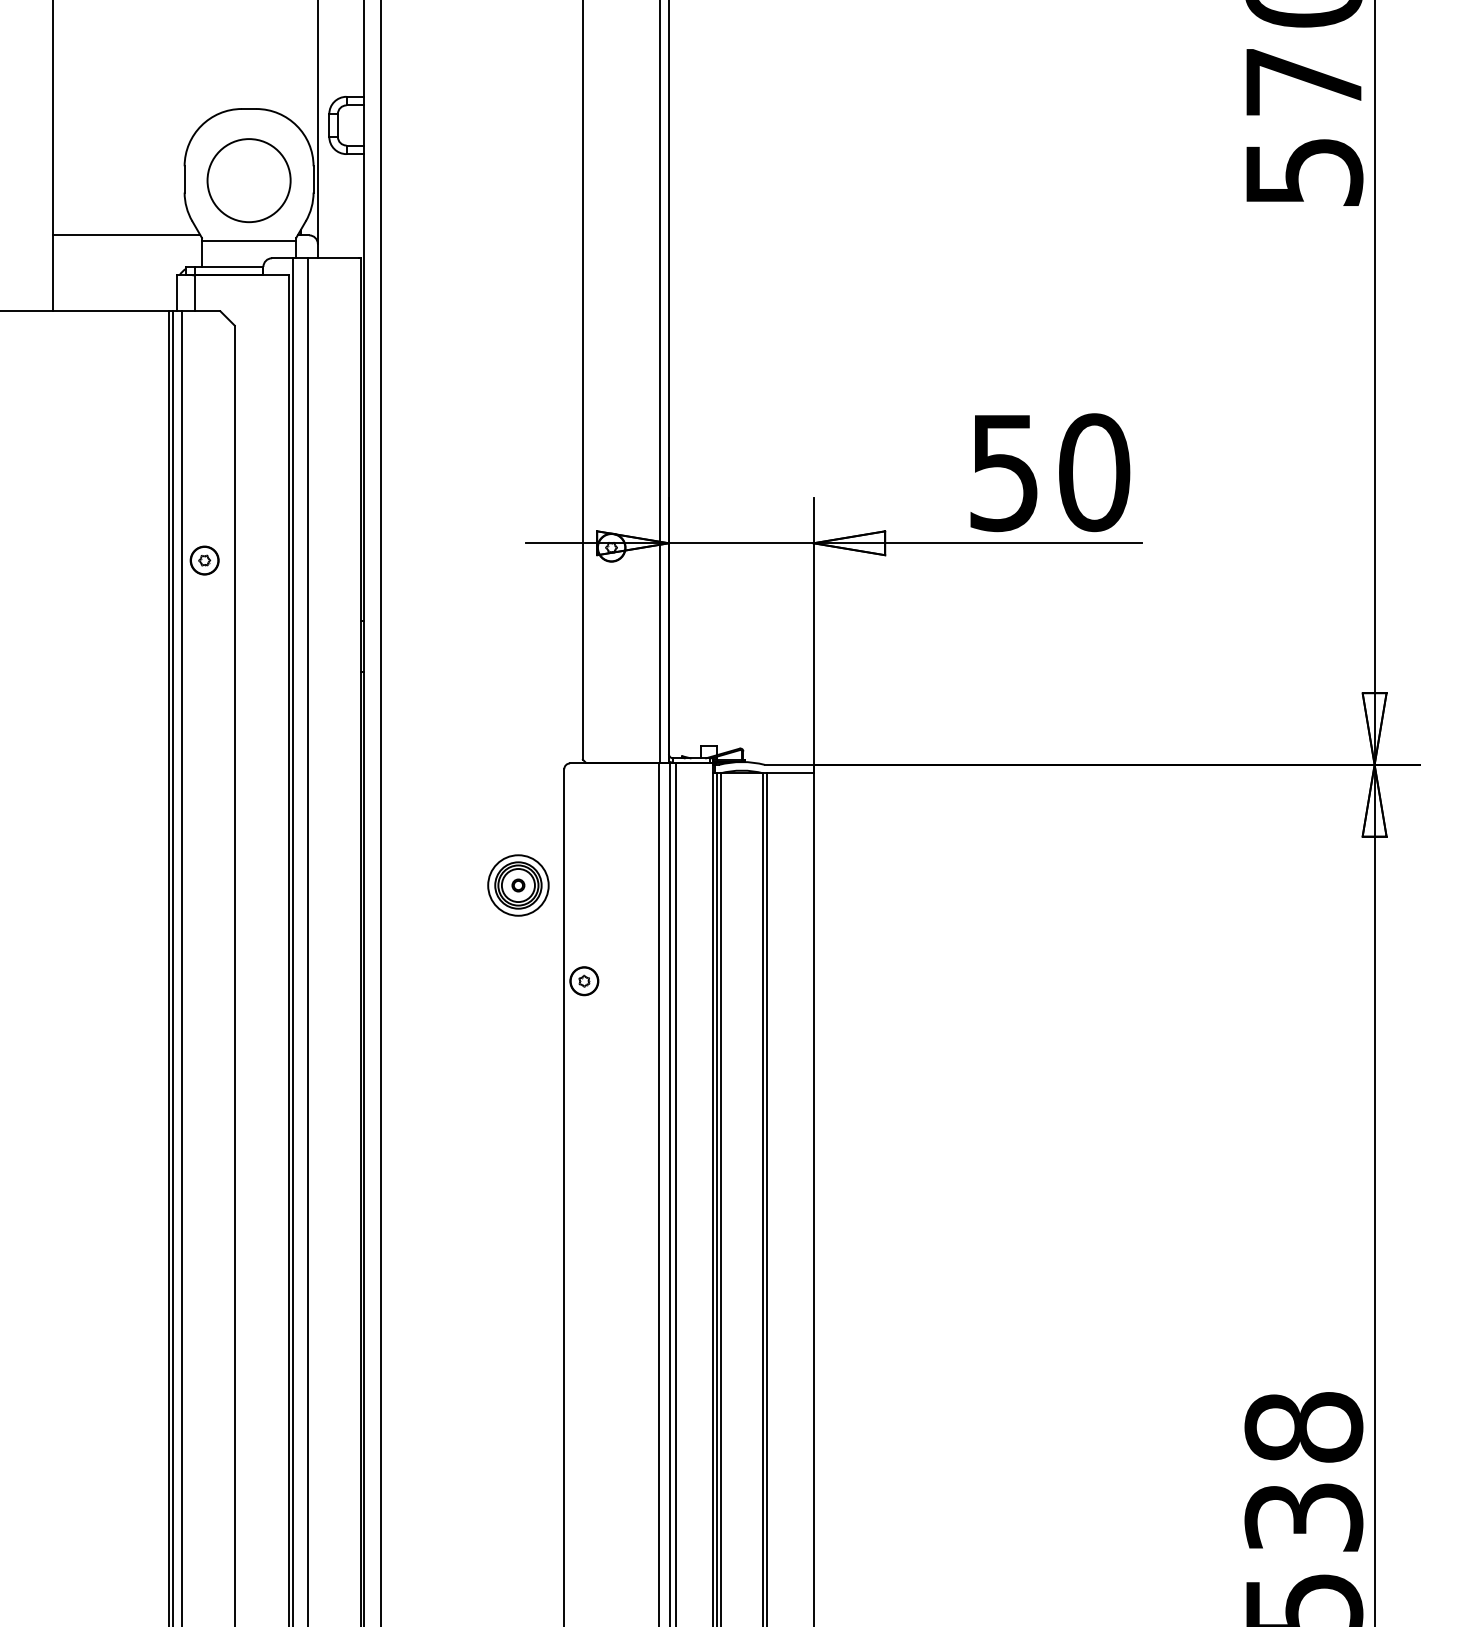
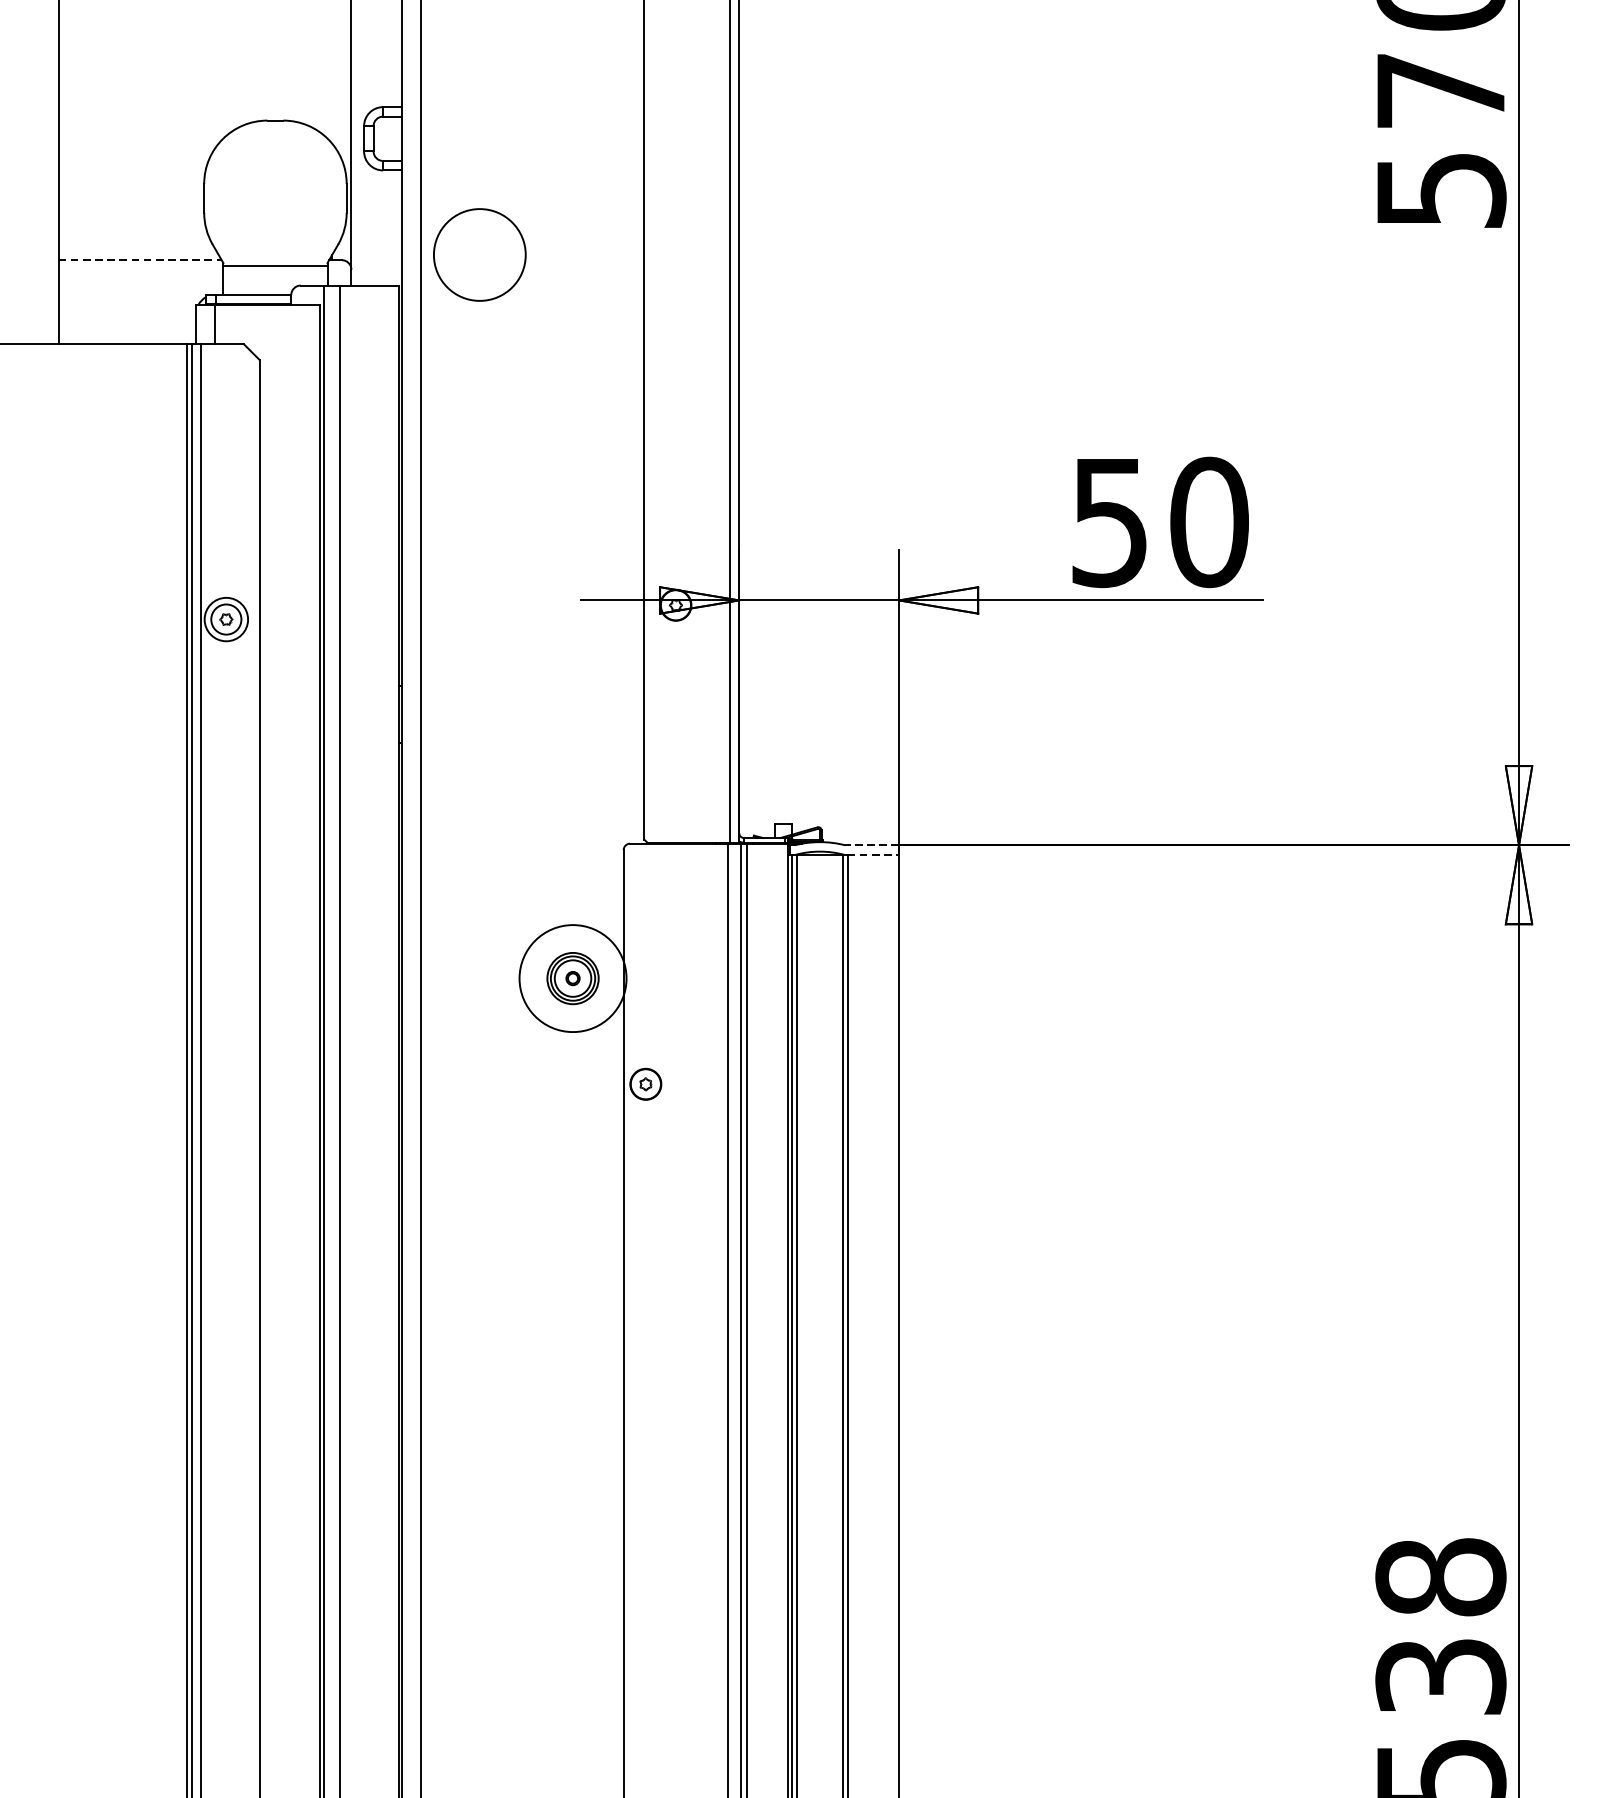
circle: (248, 180) -> (479, 254), moved
line: (126, 235) -> (139, 260), solid -> dashed
circle: (204, 560) -> (226, 619), size x1.4
line: (788, 764) -> (871, 844), solid -> dashed
line: (790, 773) -> (873, 854), solid -> dashed
circle: (518, 885) -> (573, 978), size x1.6

